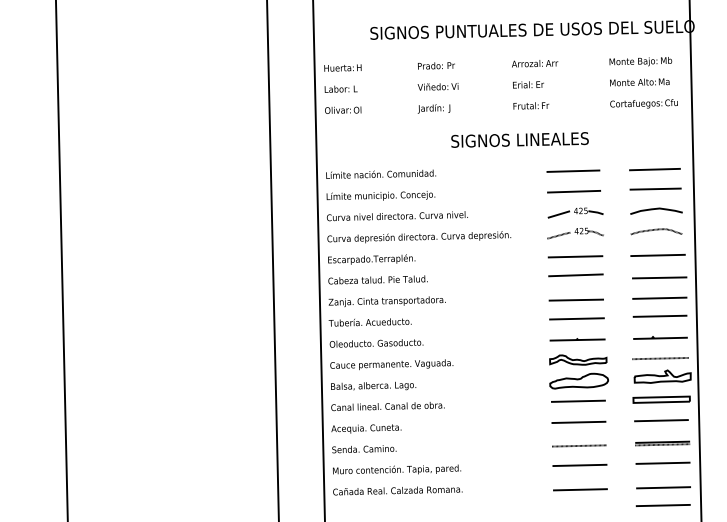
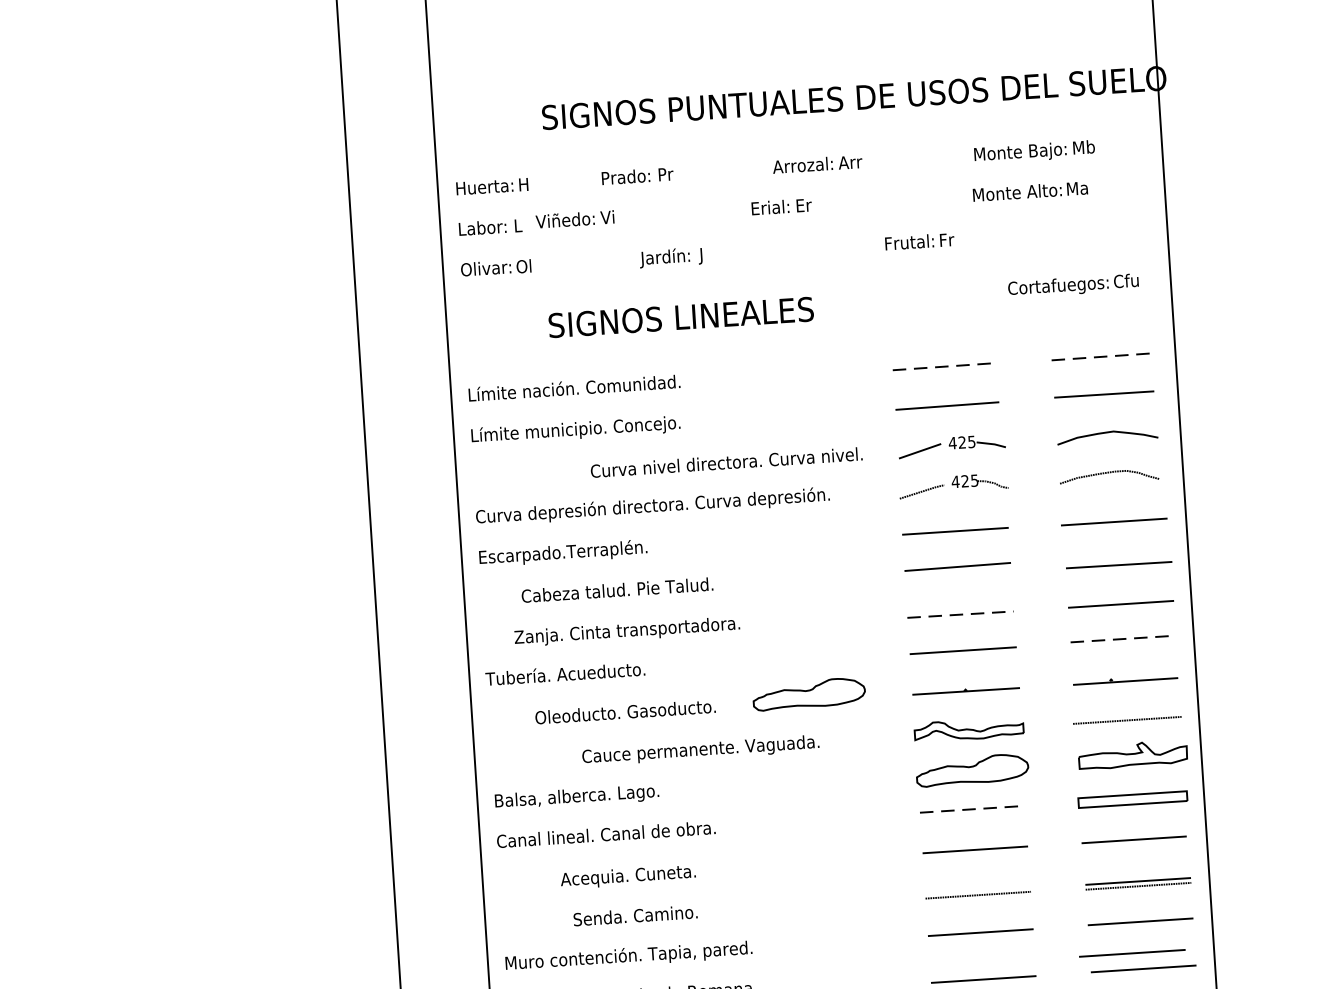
text: (640, 61) -> (1033, 151), moved
text: (535, 63) -> (818, 164), moved
text: (436, 65) -> (637, 175), moved
text: (639, 82) -> (1029, 191), moved
text: (528, 84) -> (781, 206), moved
text: (437, 86) -> (573, 218), moved
text: (643, 103) -> (1072, 284), moved
text: (531, 105) -> (920, 240), moved
text: (519, 139) -> (680, 316), moved
line: (654, 169) -> (1100, 356), solid -> dashed
line: (573, 171) -> (944, 367), solid -> dashed
text: (397, 216) -> (726, 463), moved
text: (377, 279) -> (616, 589), moved
line: (576, 300) -> (960, 615), solid -> dashed
text: (386, 301) -> (625, 631), moved
line: (660, 316) -> (1123, 639), solid -> dashed
part: (495, 337) -> (807, 693), added
text: (376, 343) -> (625, 712), moved
text: (391, 364) -> (700, 749), moved
line: (578, 401) -> (972, 809), solid -> dashed
text: (366, 428) -> (628, 876), moved
text: (364, 449) -> (635, 916), moved
line: (657, 479) -> (1131, 953), added

